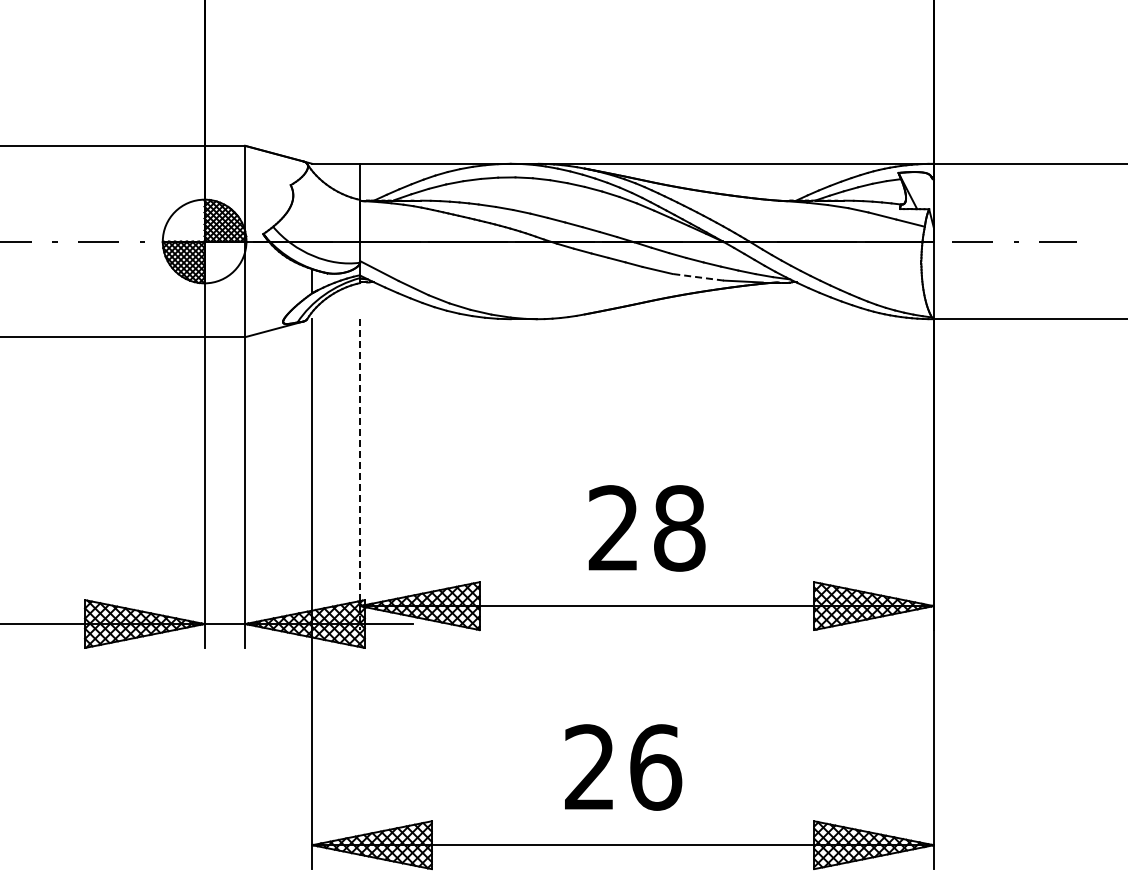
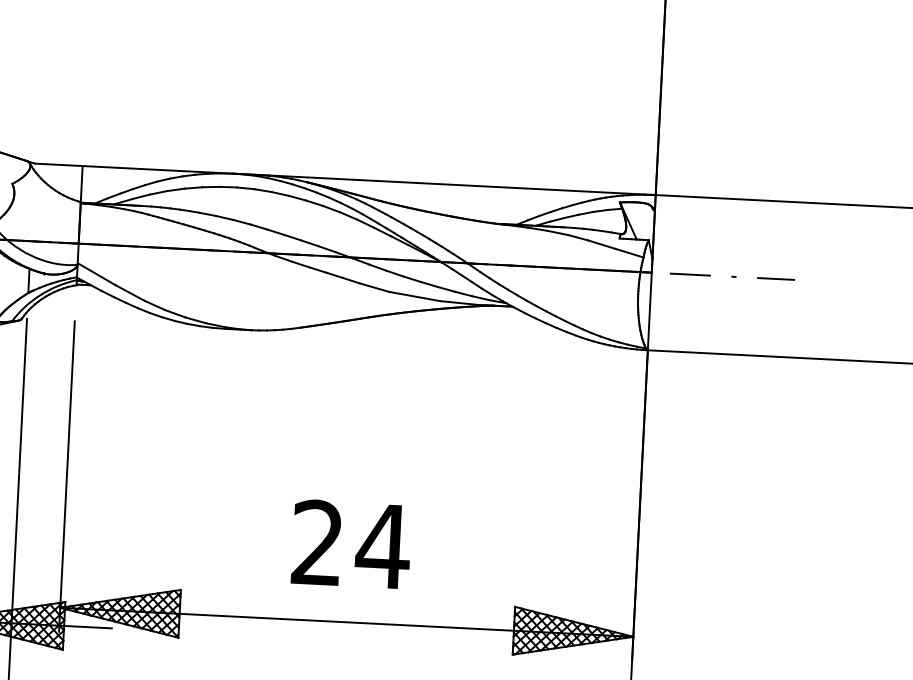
line: (698, 277) -> (414, 296), dashed -> solid
line: (360, 475) -> (67, 477), dashed -> solid
text: (679, 528) -> (383, 546), 28 -> 24

